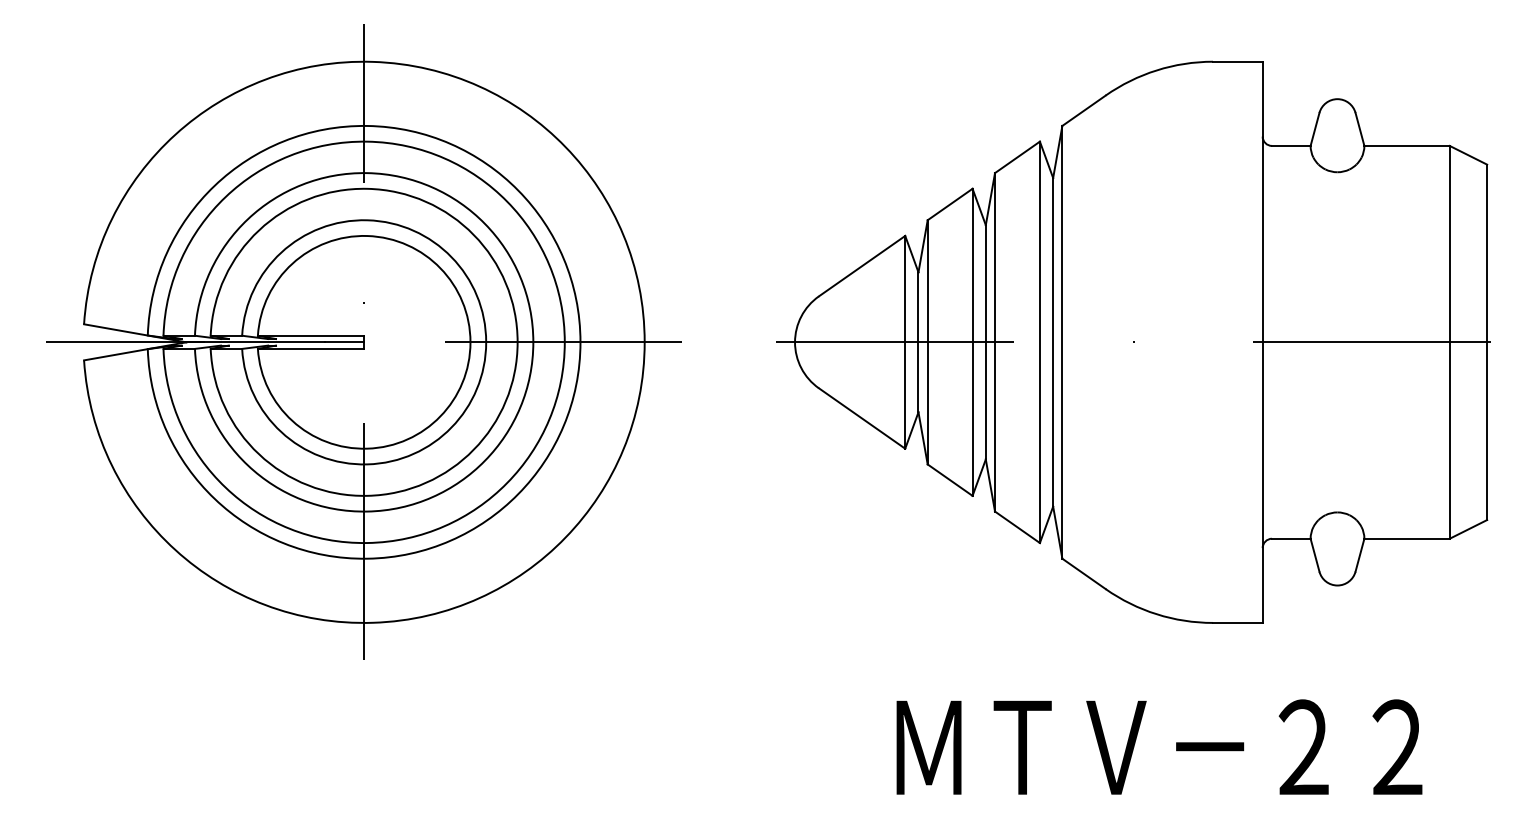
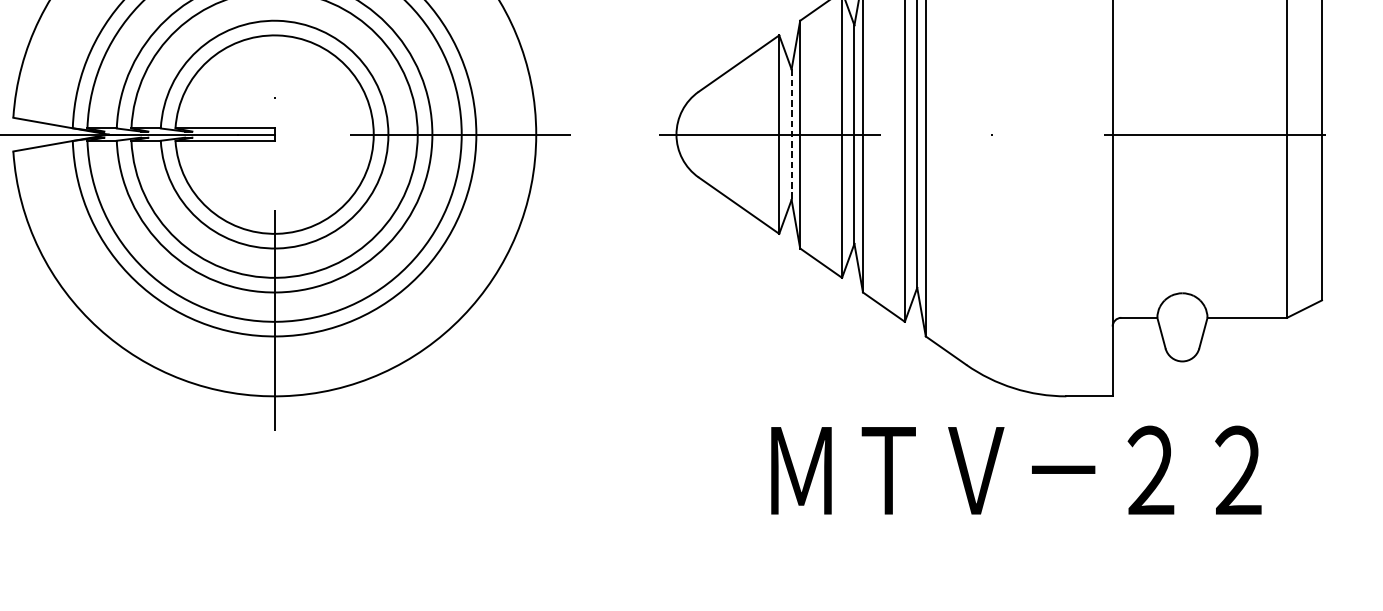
line: (918, 342) -> (791, 134), solid -> dashed
text: (1159, 746) -> (1016, 469), moved

